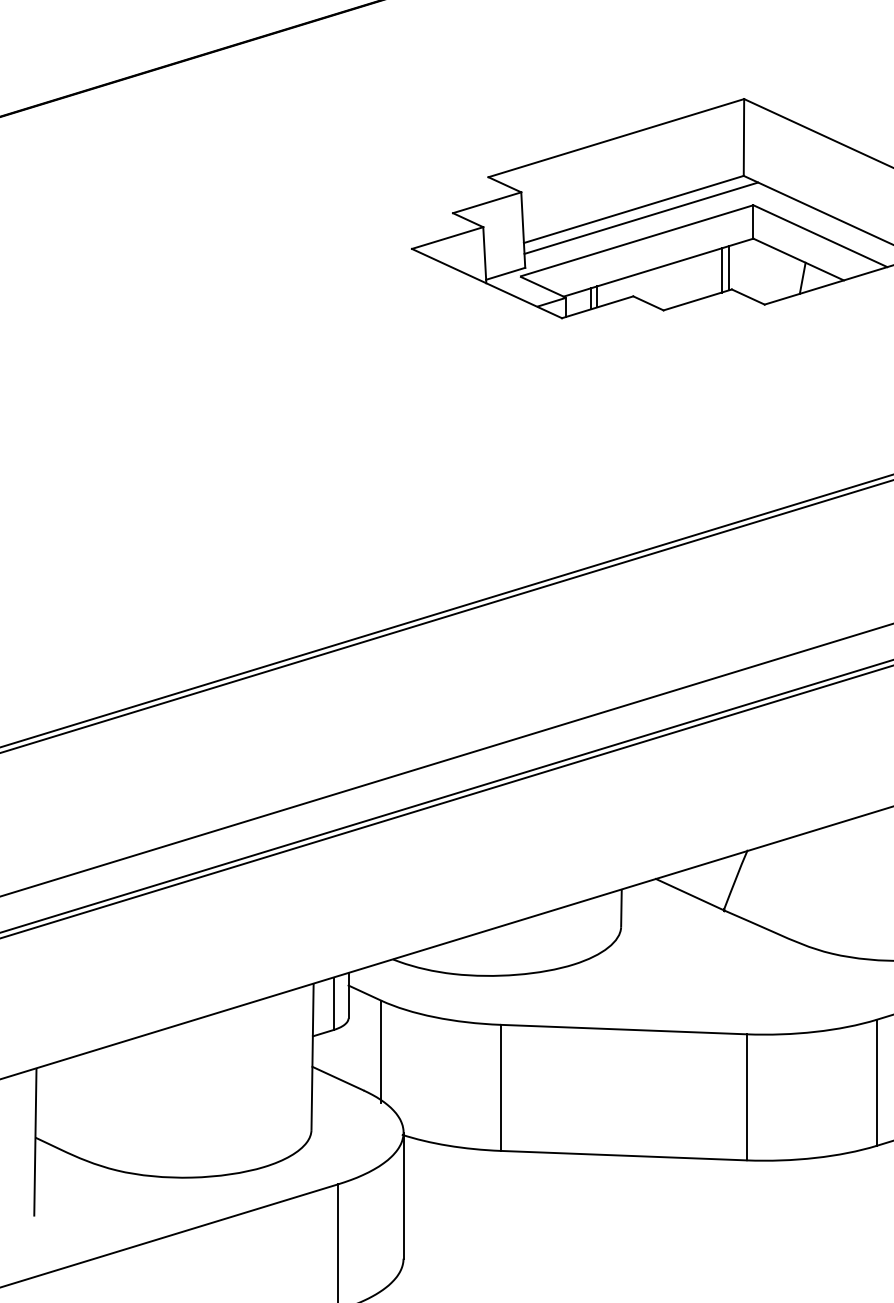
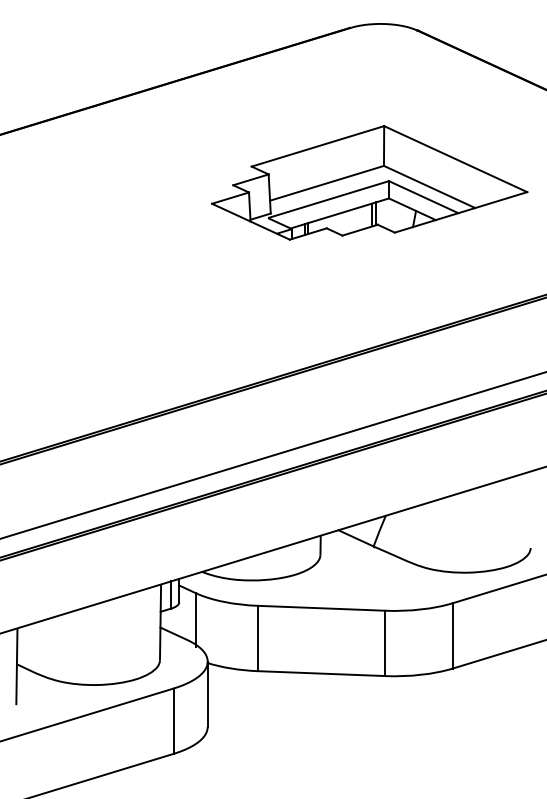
line: (640, 217) -> (330, 187), removed

